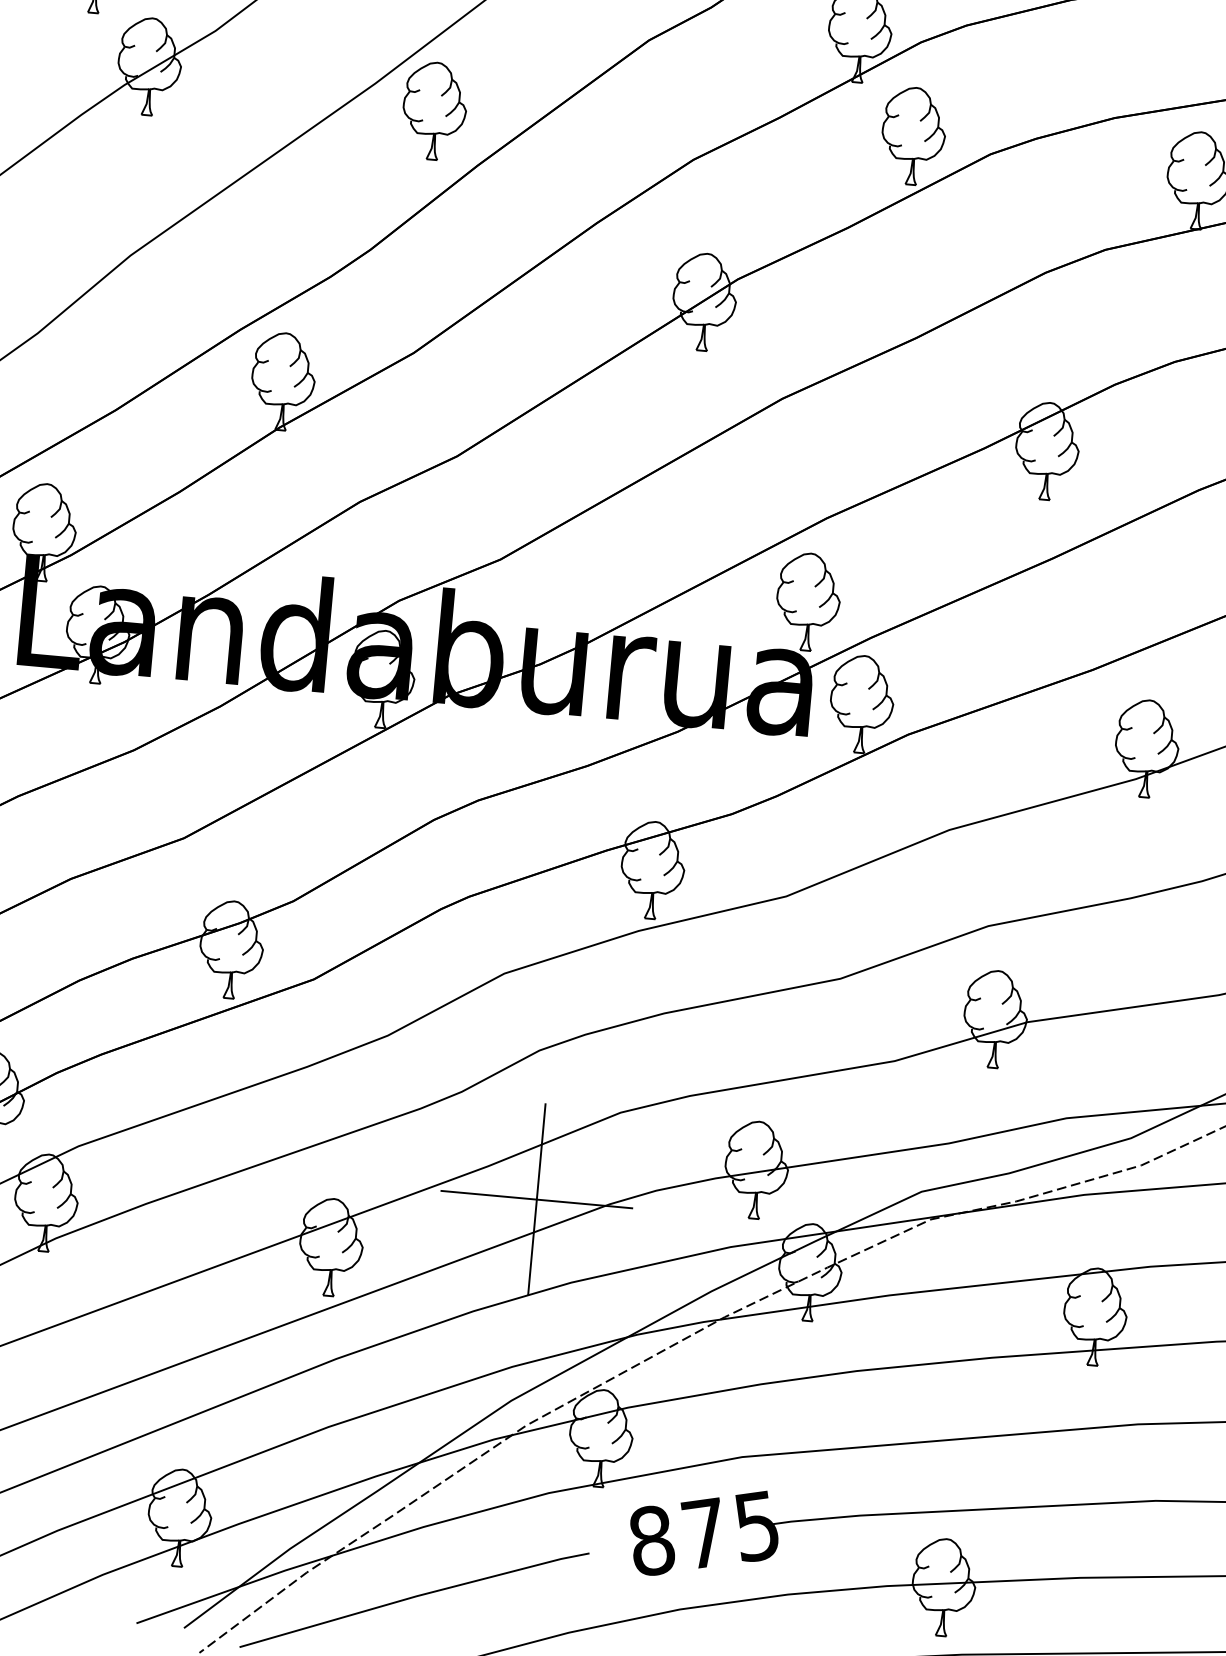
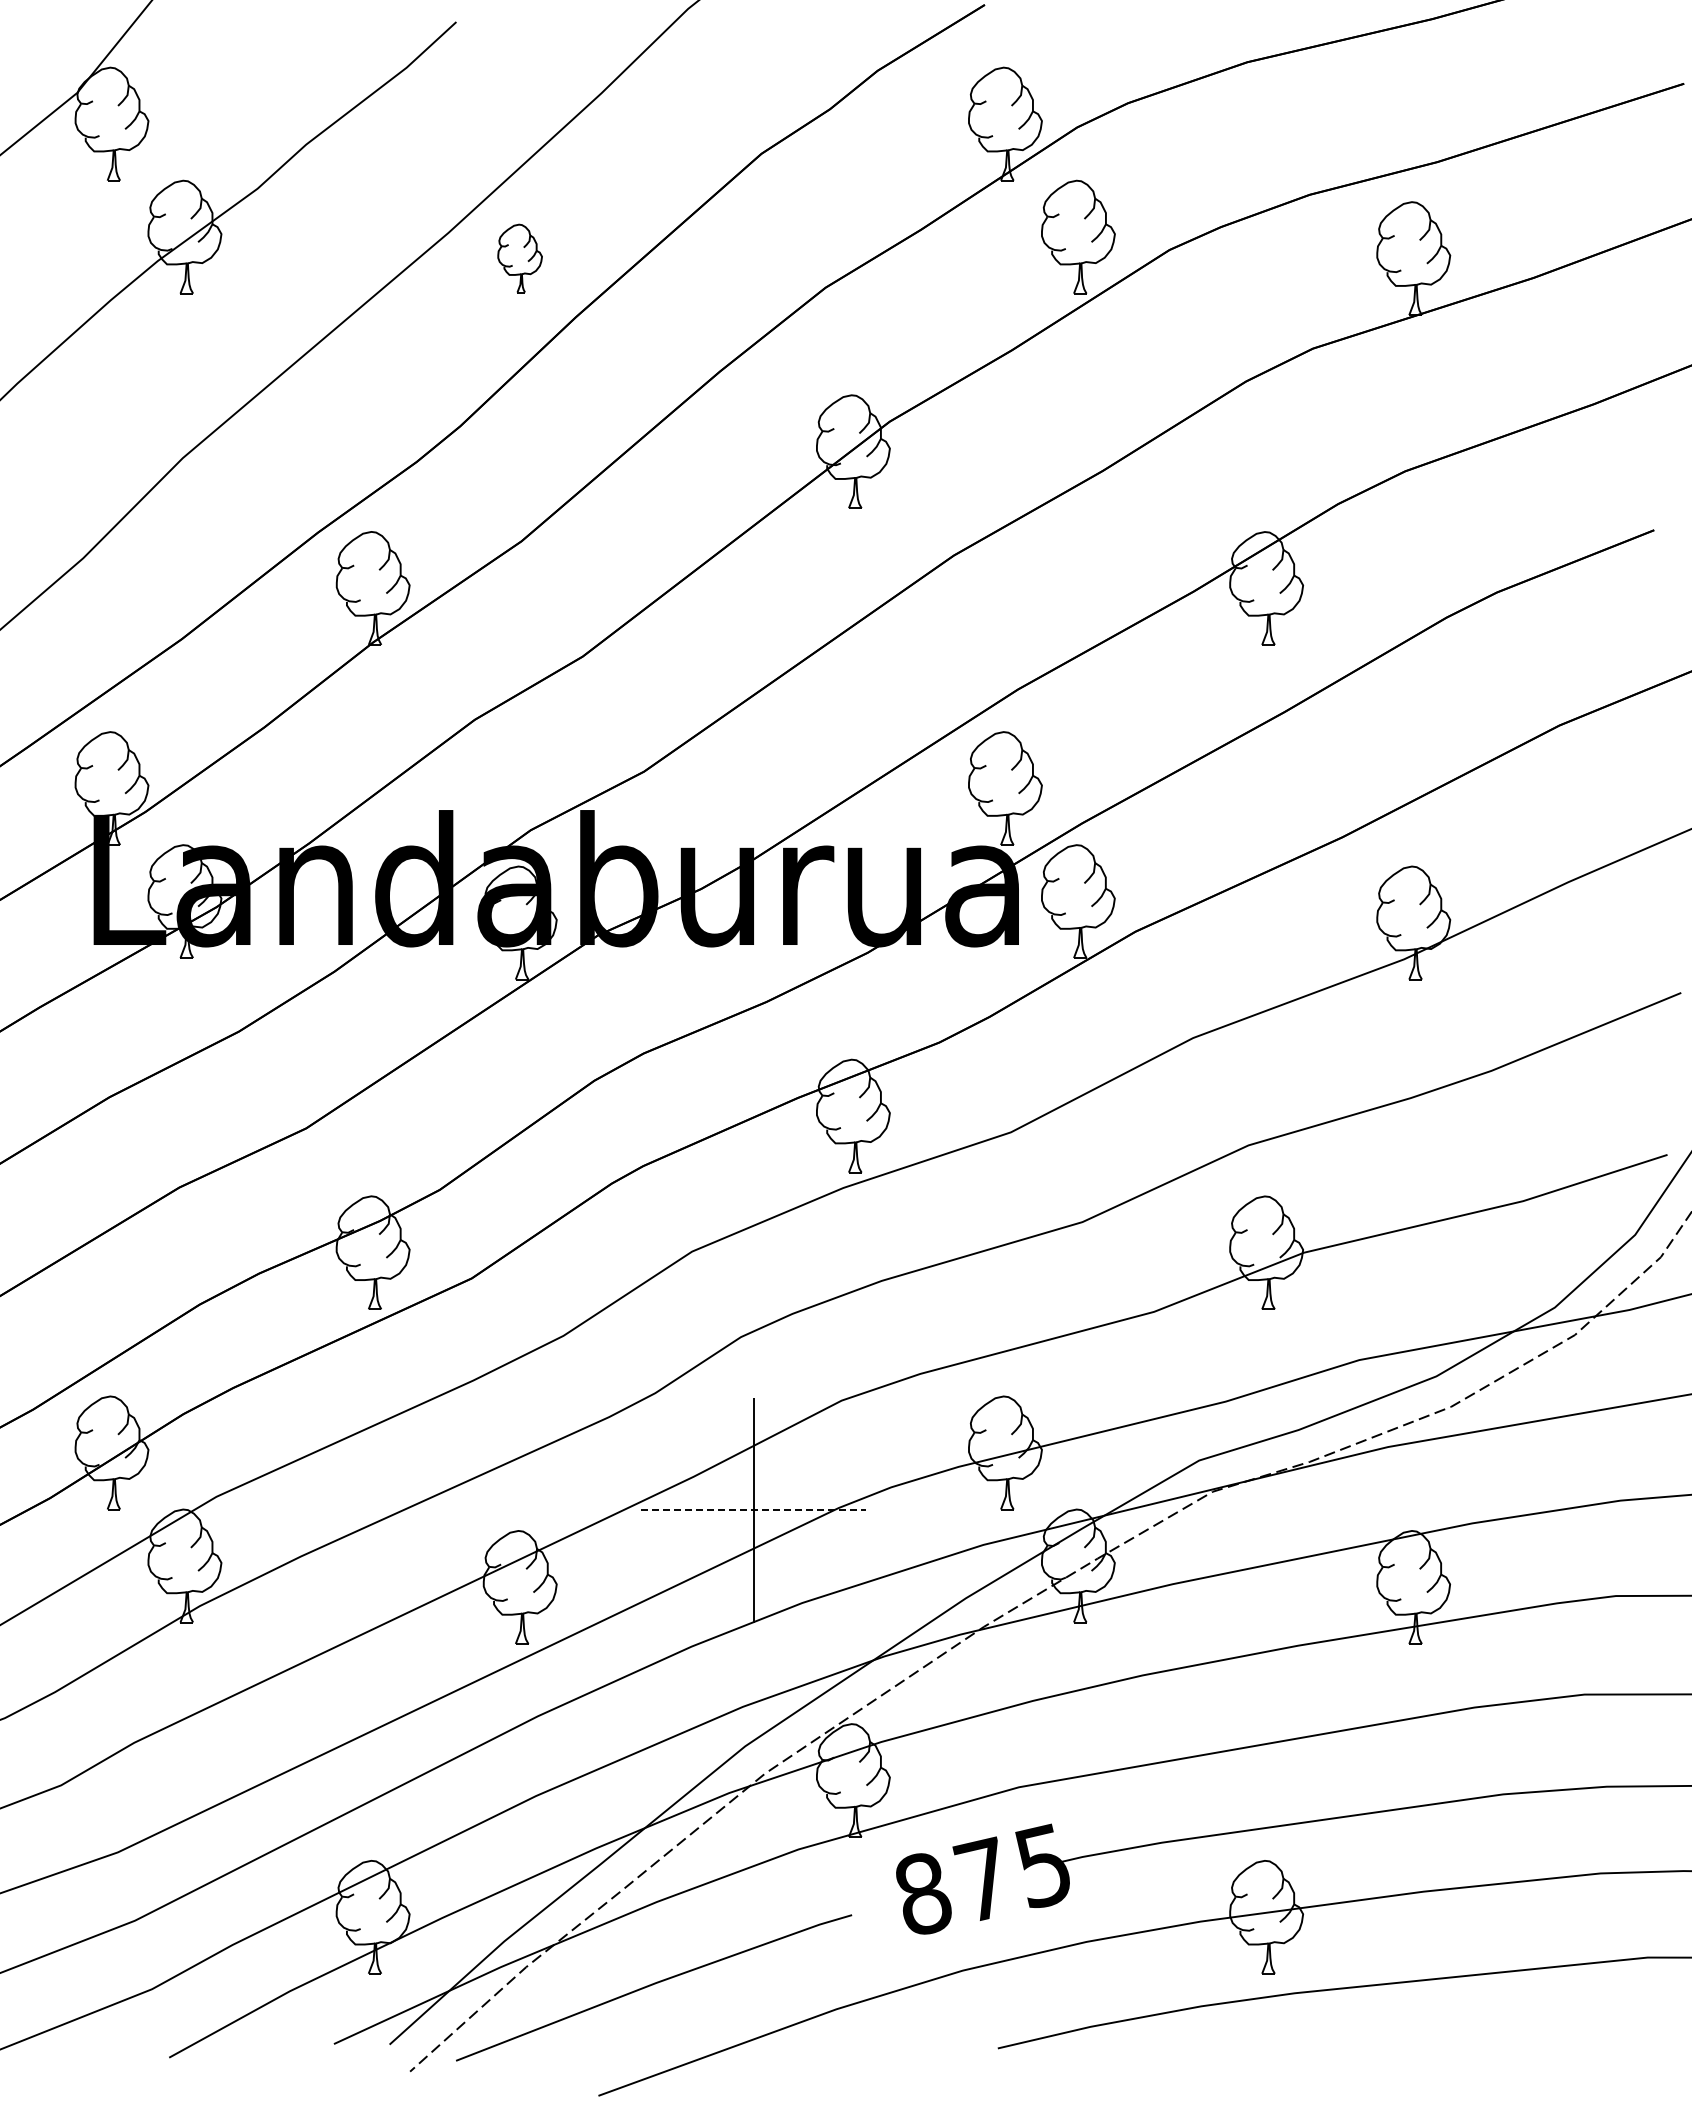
part: (434, 111) -> (519, 258), size x0.6
line: (536, 1199) -> (753, 1510), solid -> dashed

